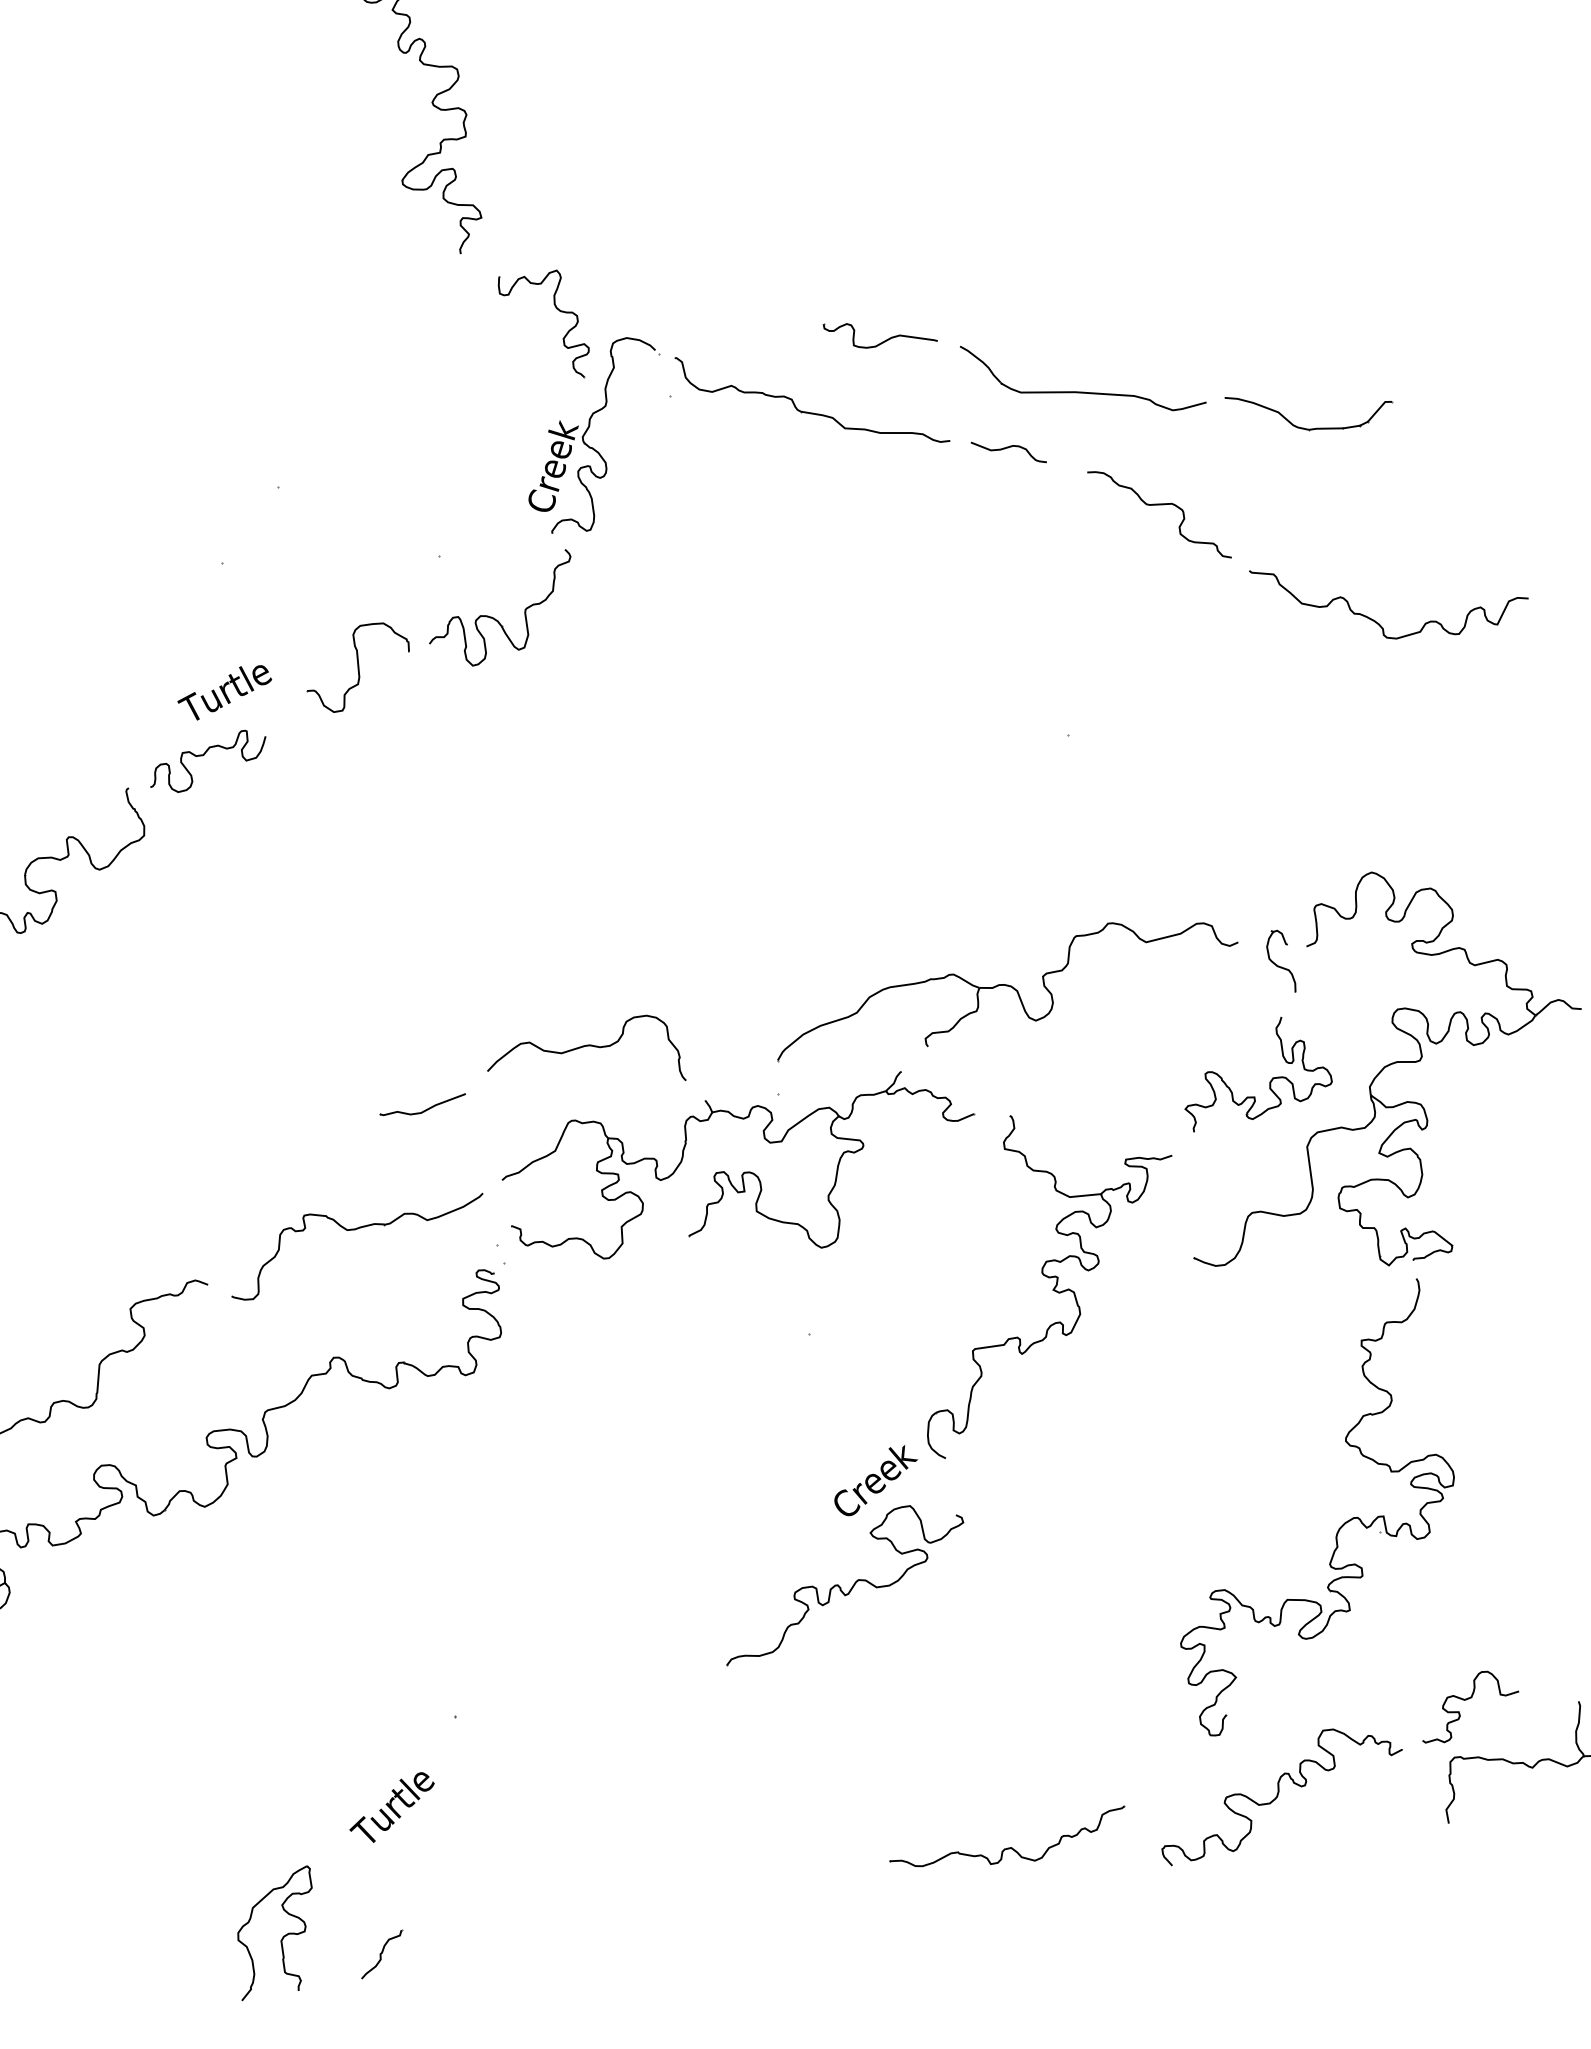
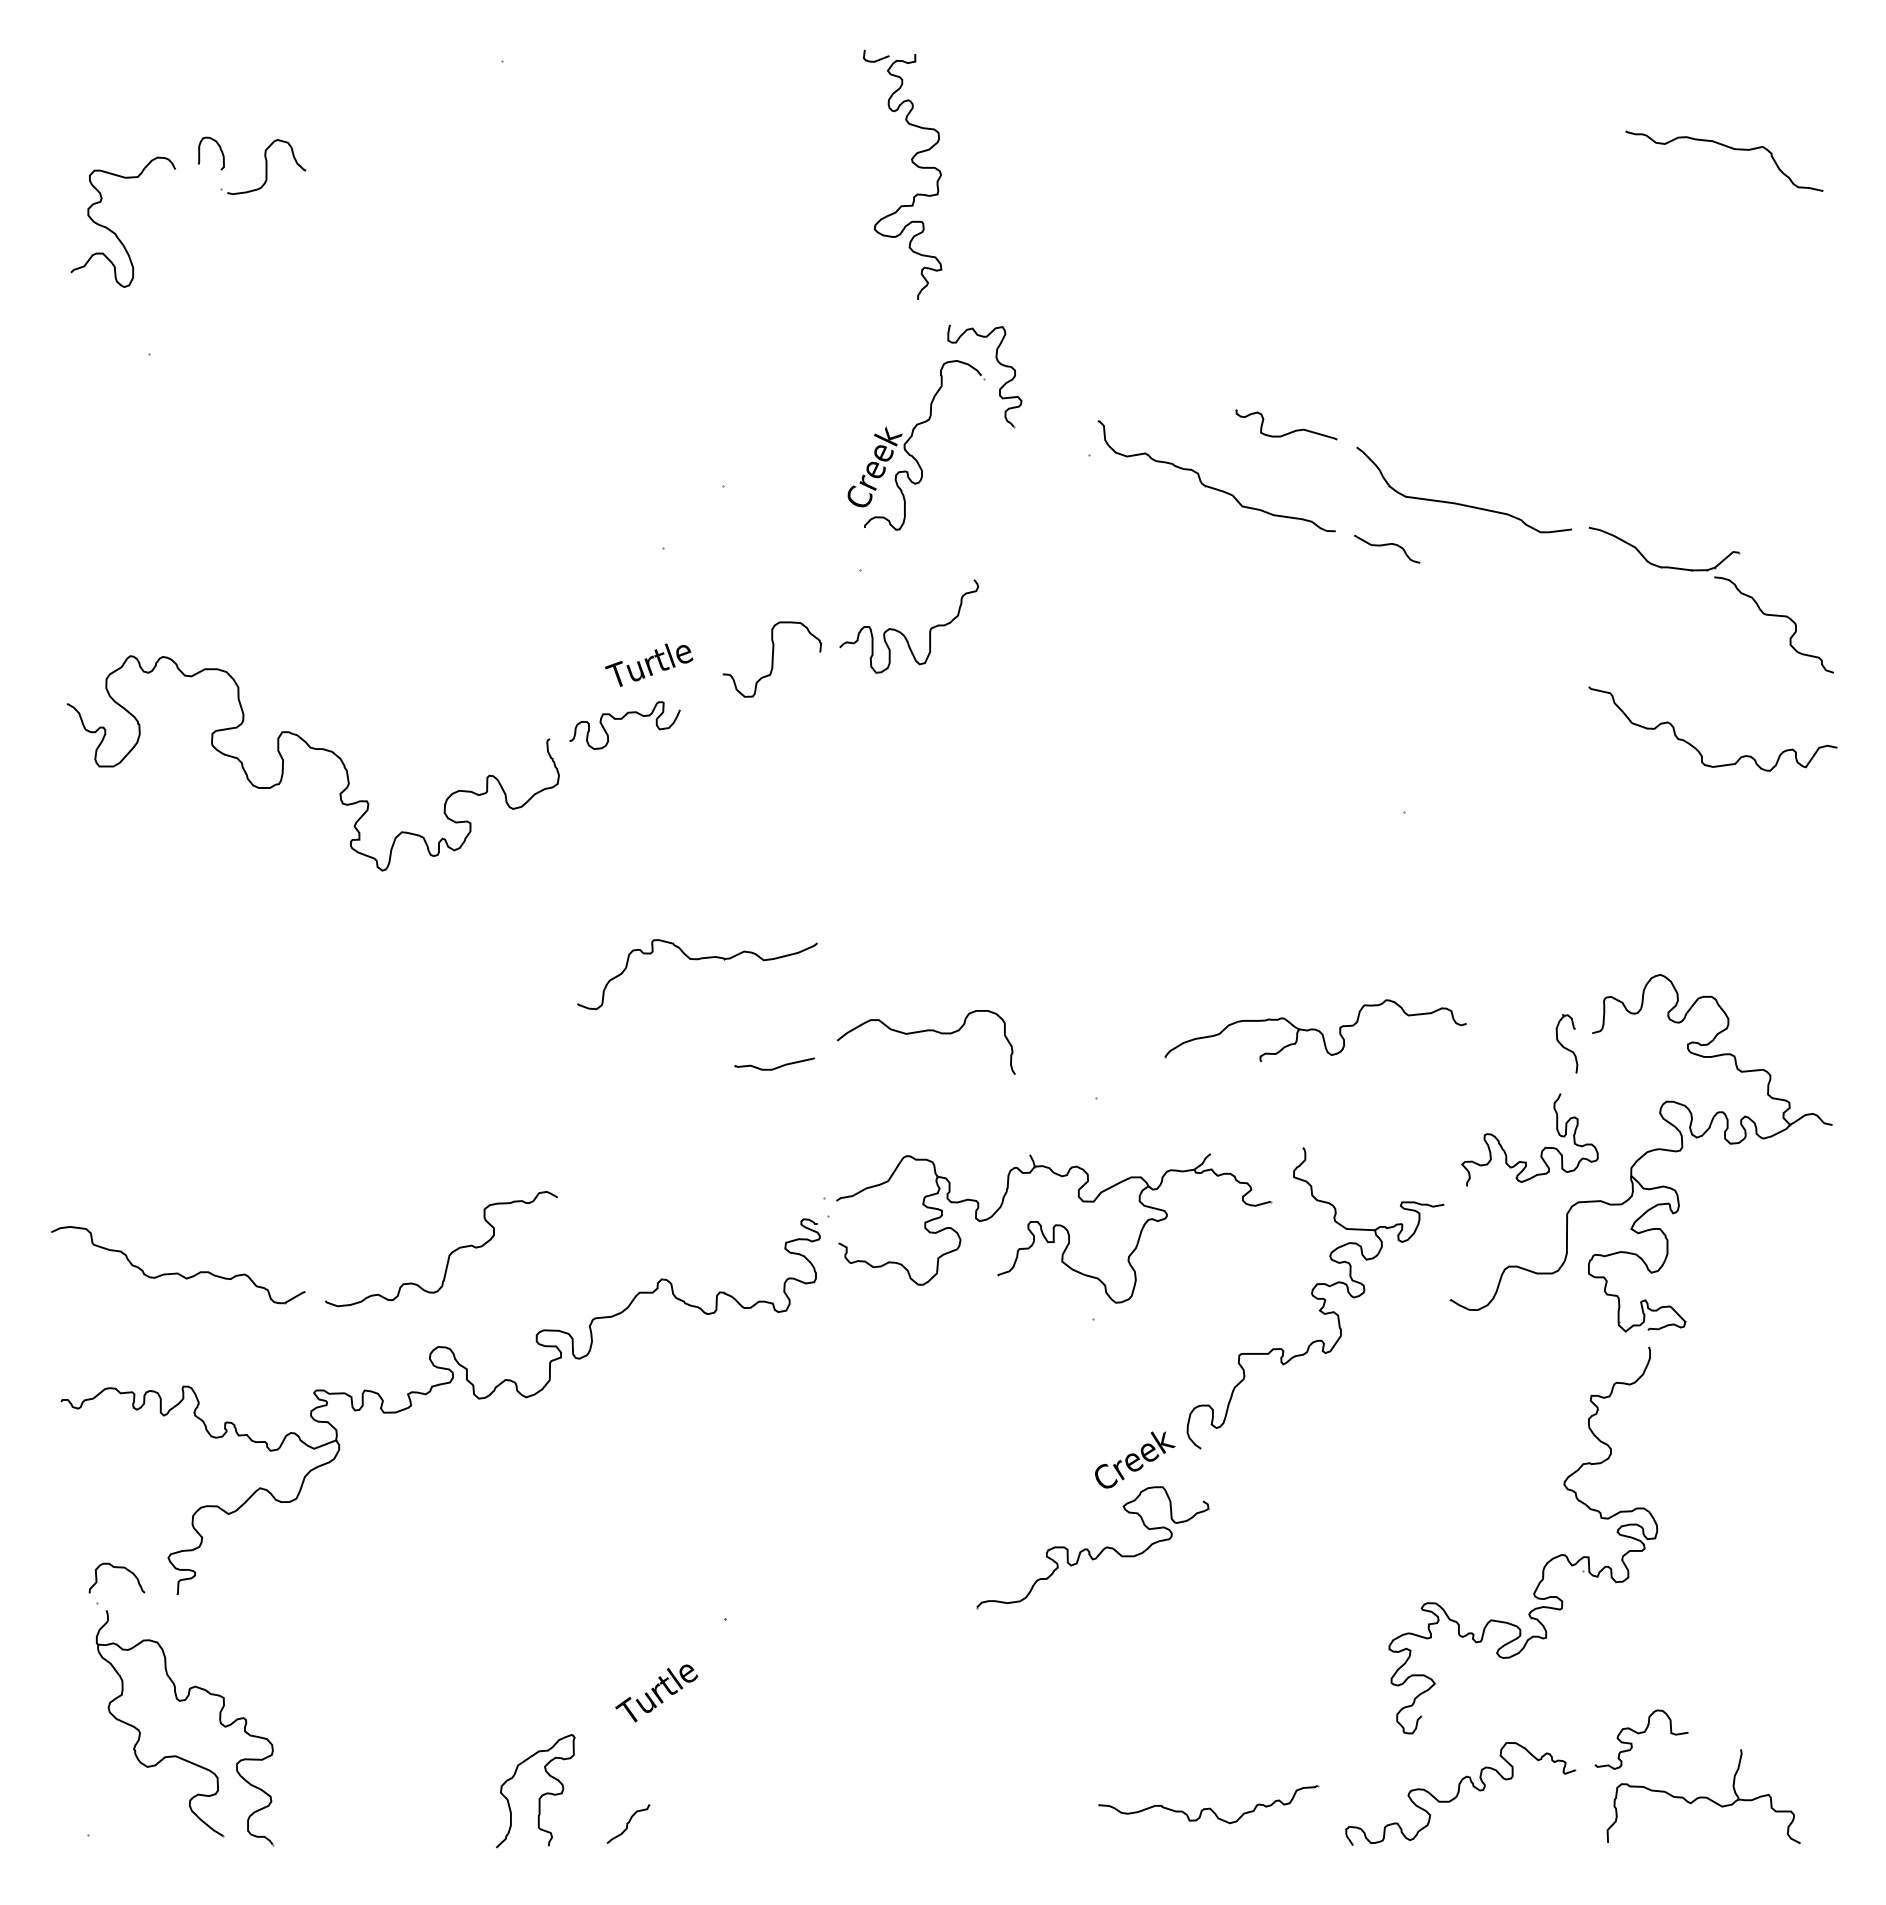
part: (588, 430) -> (910, 439), moved
curve: (1157, 505) -> (1773, 616), moved
part: (1005, 986) -> (1315, 1030), size x0.7
part: (743, 1176) -> (1054, 1228), moved
part: (355, 1230) -> (697, 960), moved

